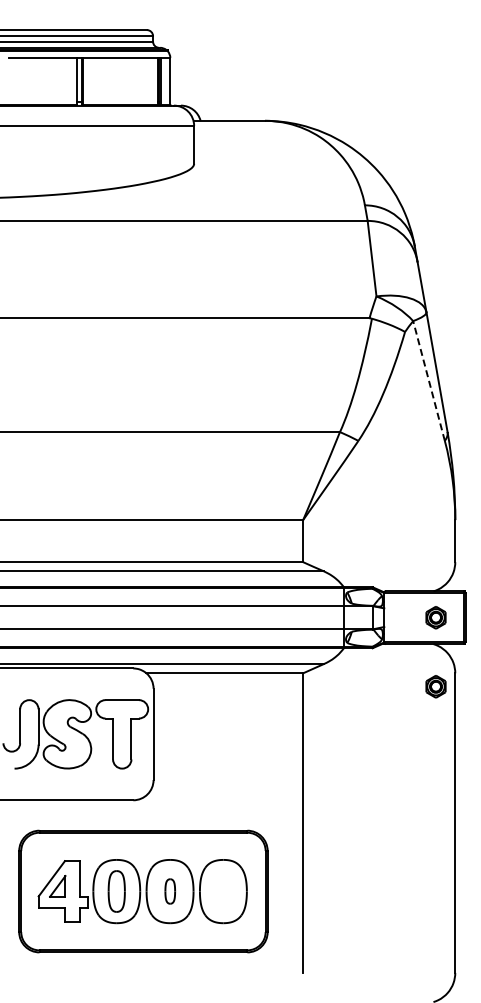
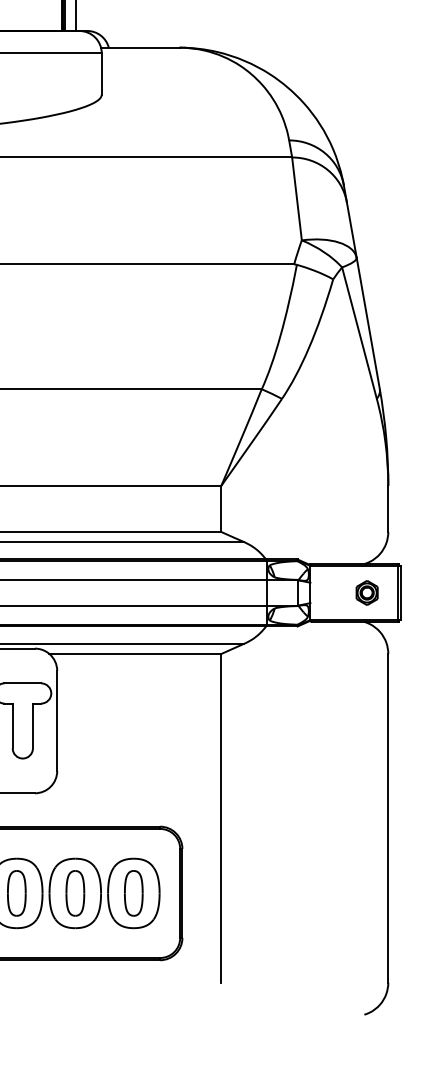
line: (429, 381) -> (360, 333), dashed -> solid
part: (435, 686) -> (366, 668), removed
part: (170, 891) -> (75, 893), size x1.67
part: (223, 891) -> (133, 893), added

